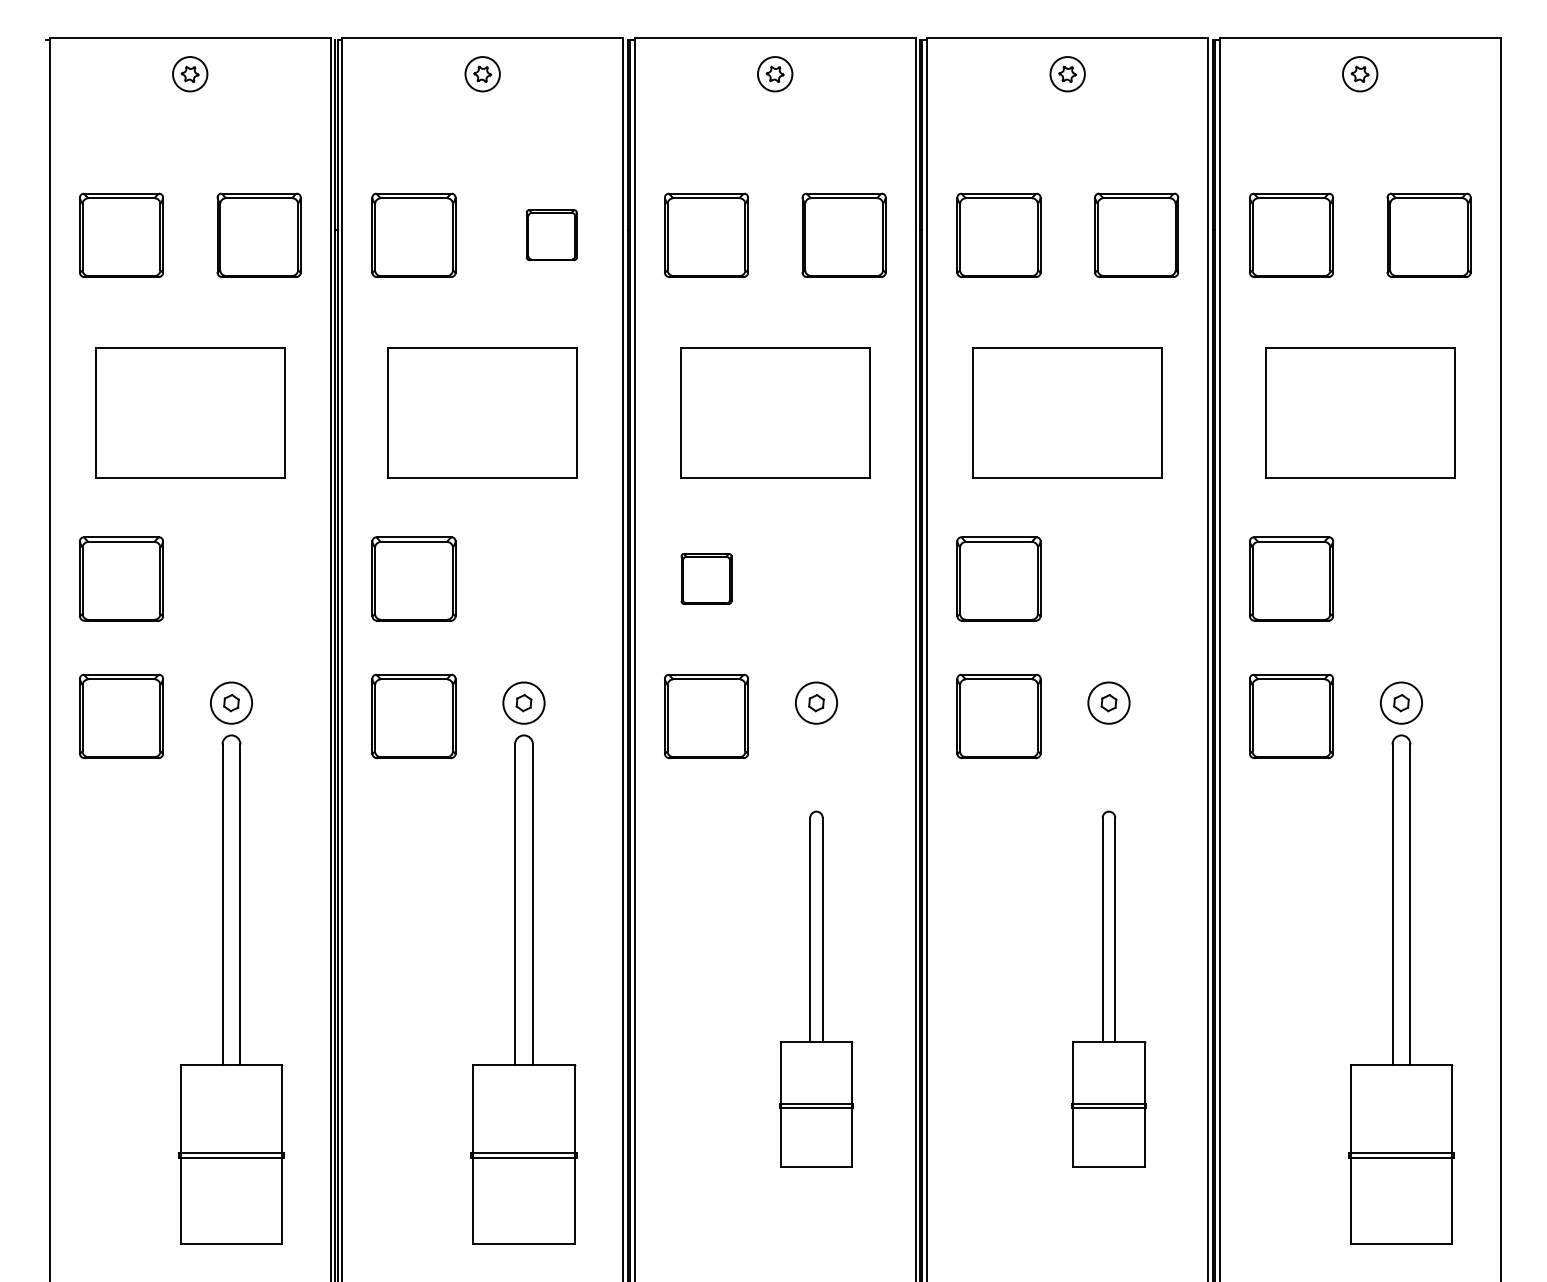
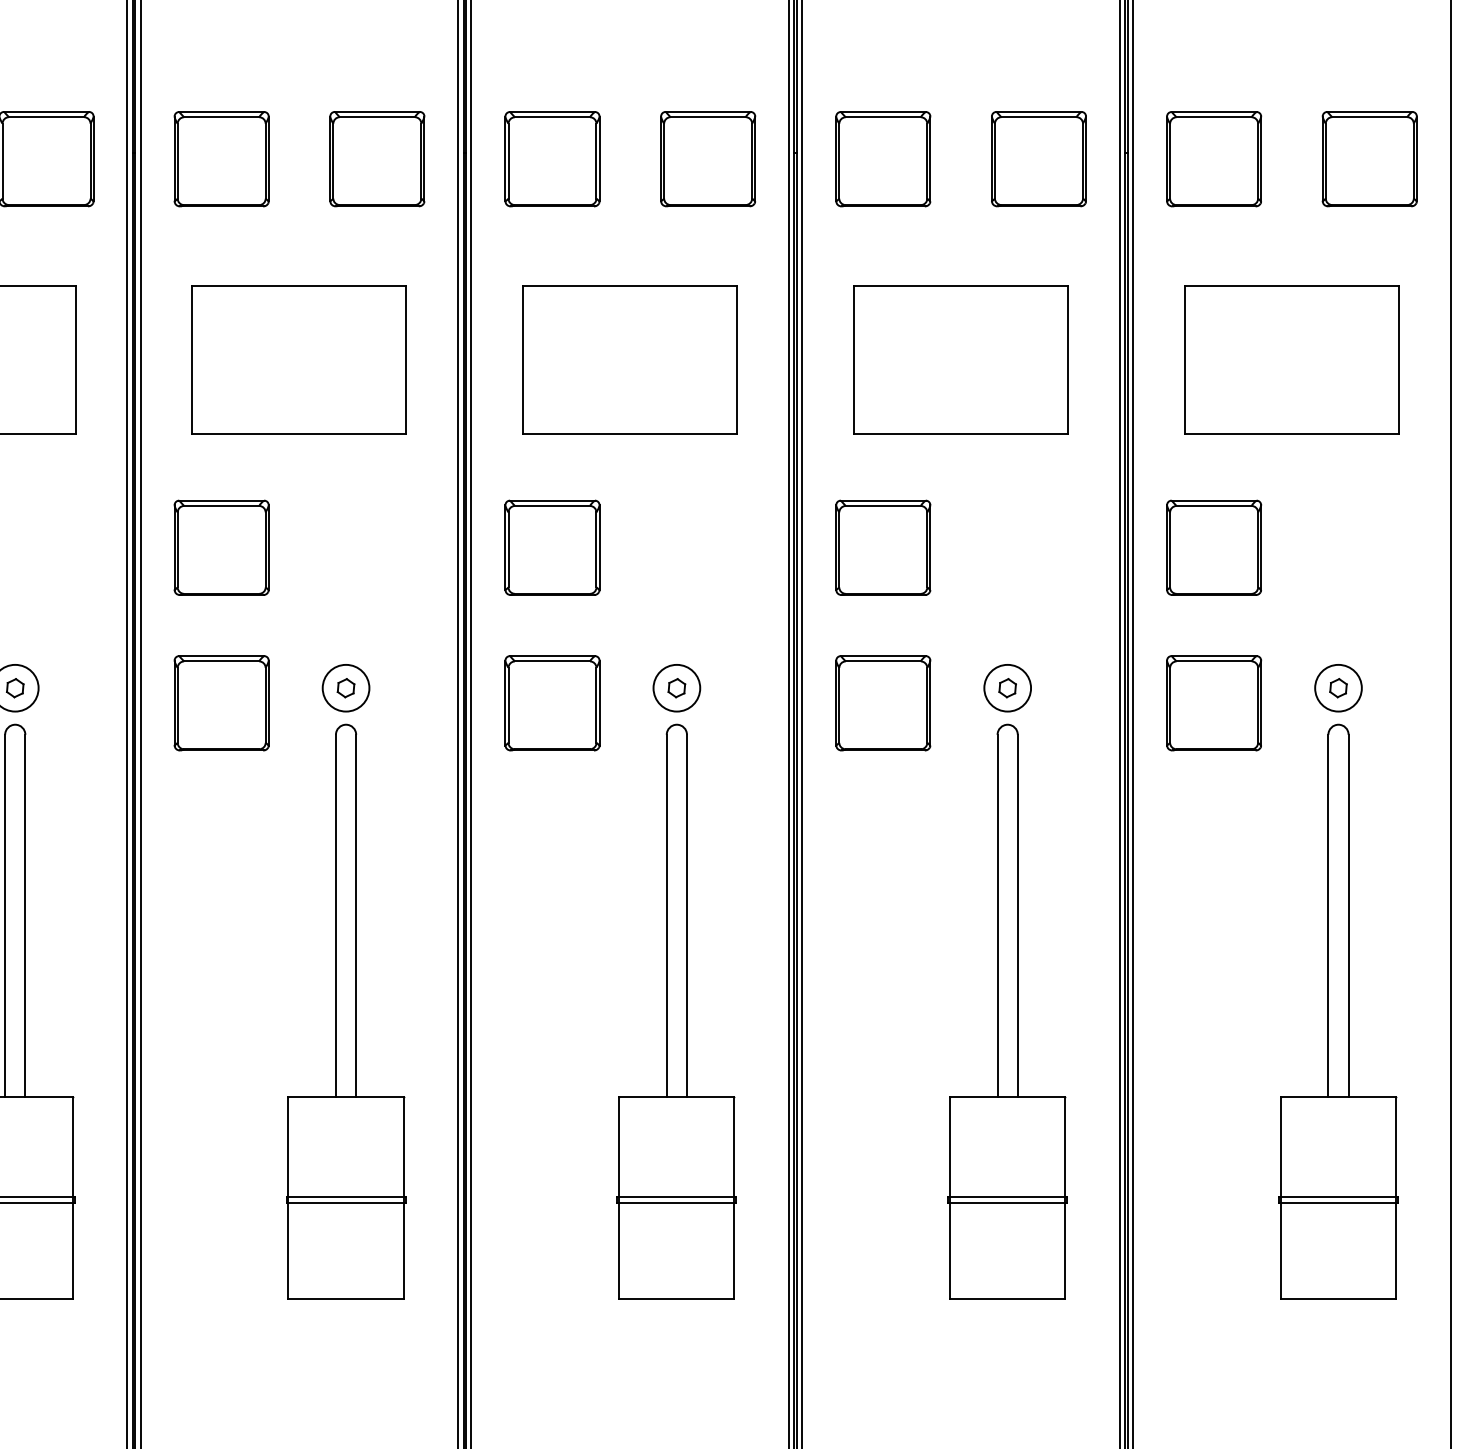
part: (551, 234) -> (377, 158), size x1.67
part: (706, 578) -> (552, 547), size x1.67
part: (816, 989) -> (676, 1012), size x1.43
part: (1108, 989) -> (1007, 1012), size x1.43

